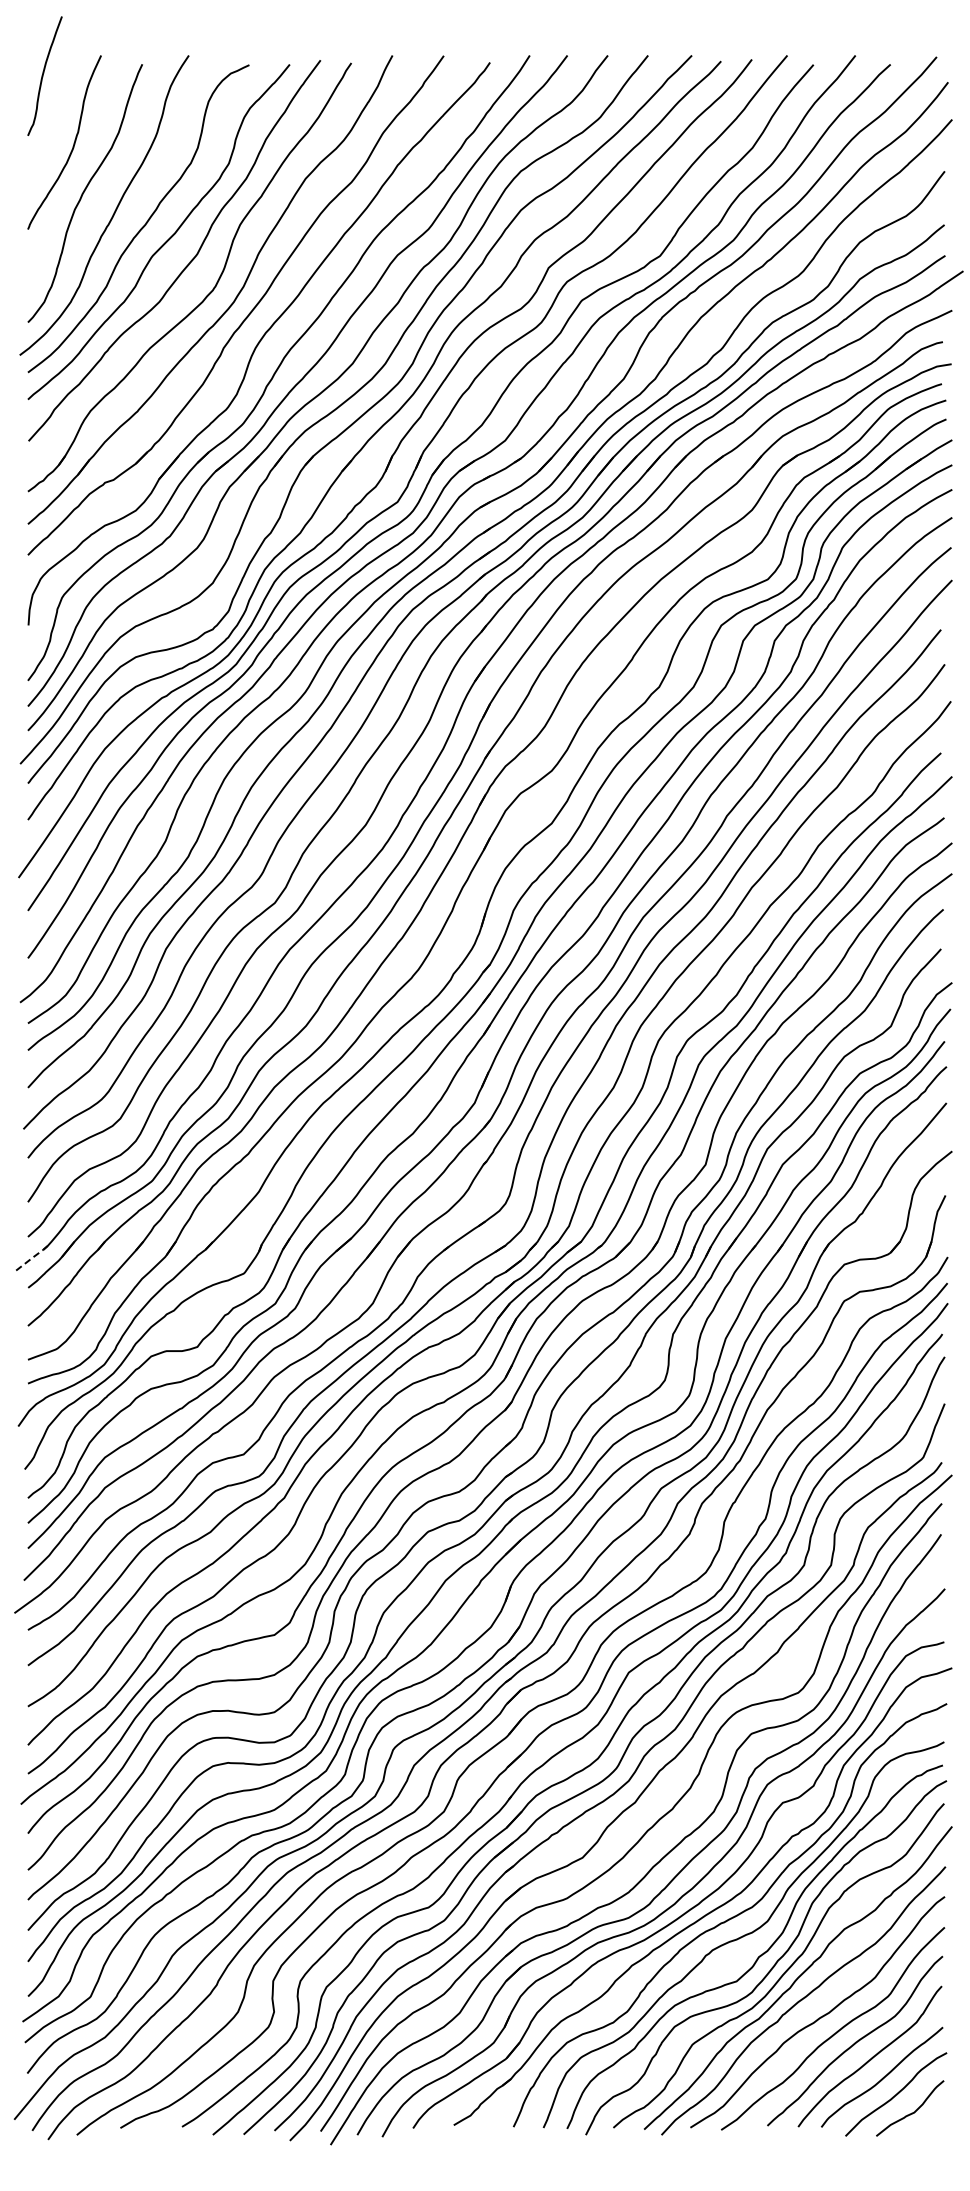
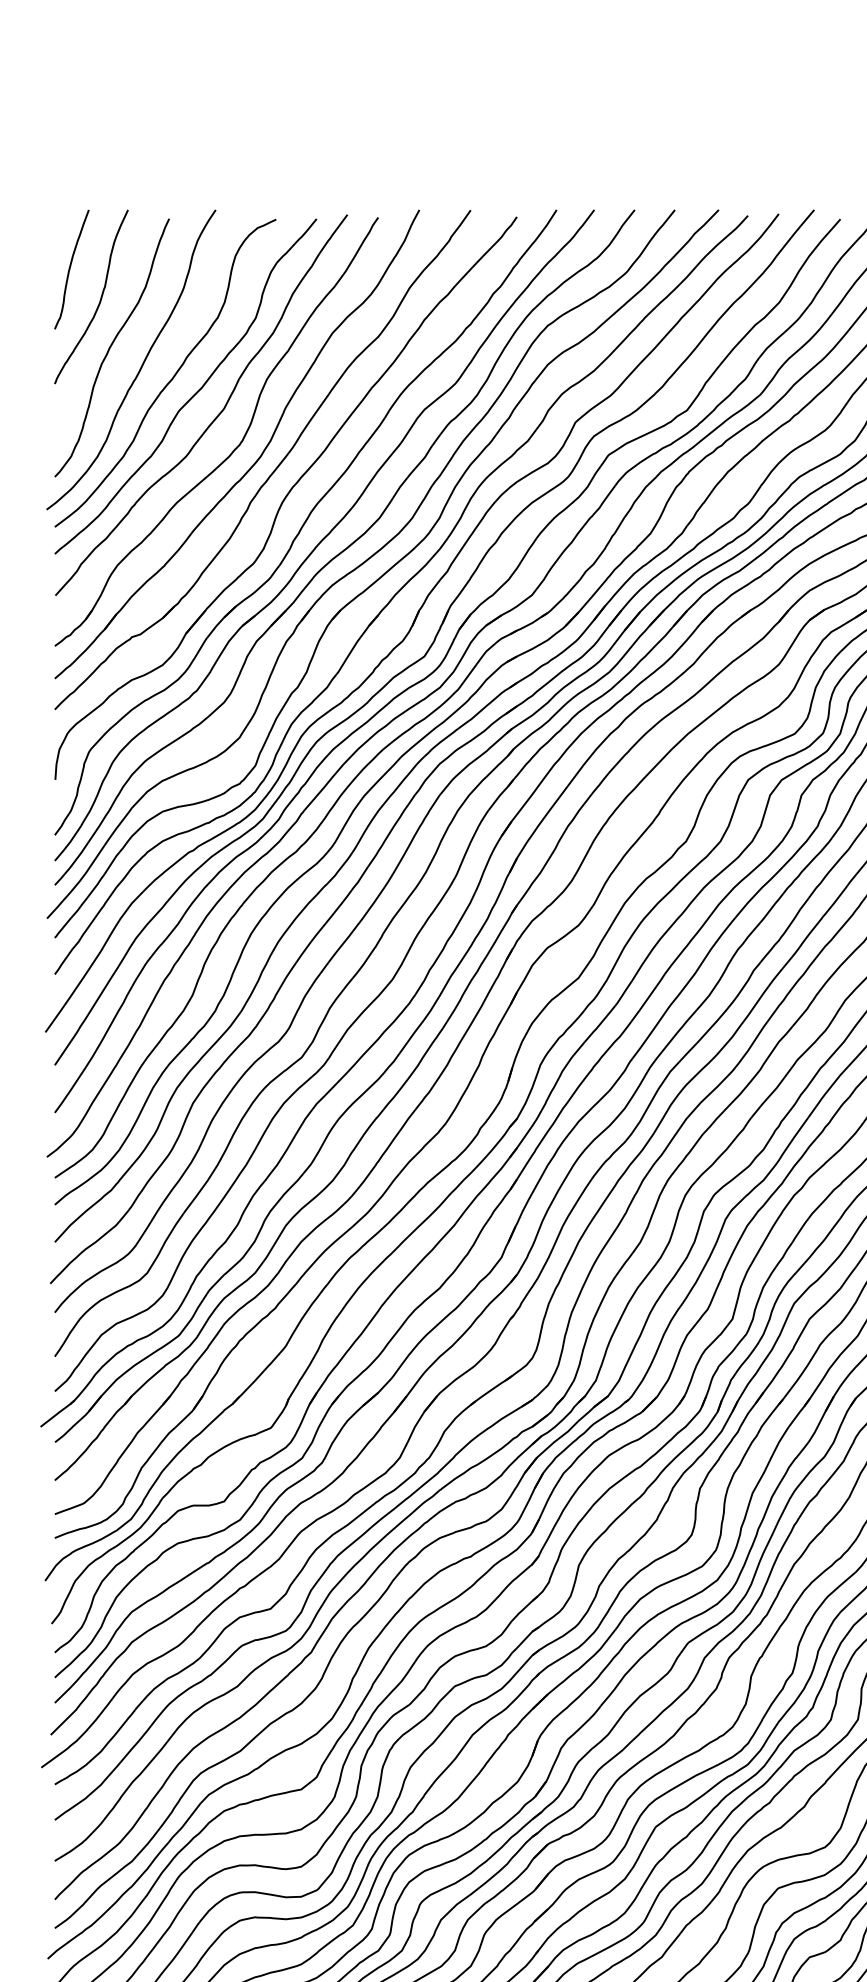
curve: (43, 75) -> (70, 268), moved
line: (31, 1258) -> (58, 1412), dashed -> solid

